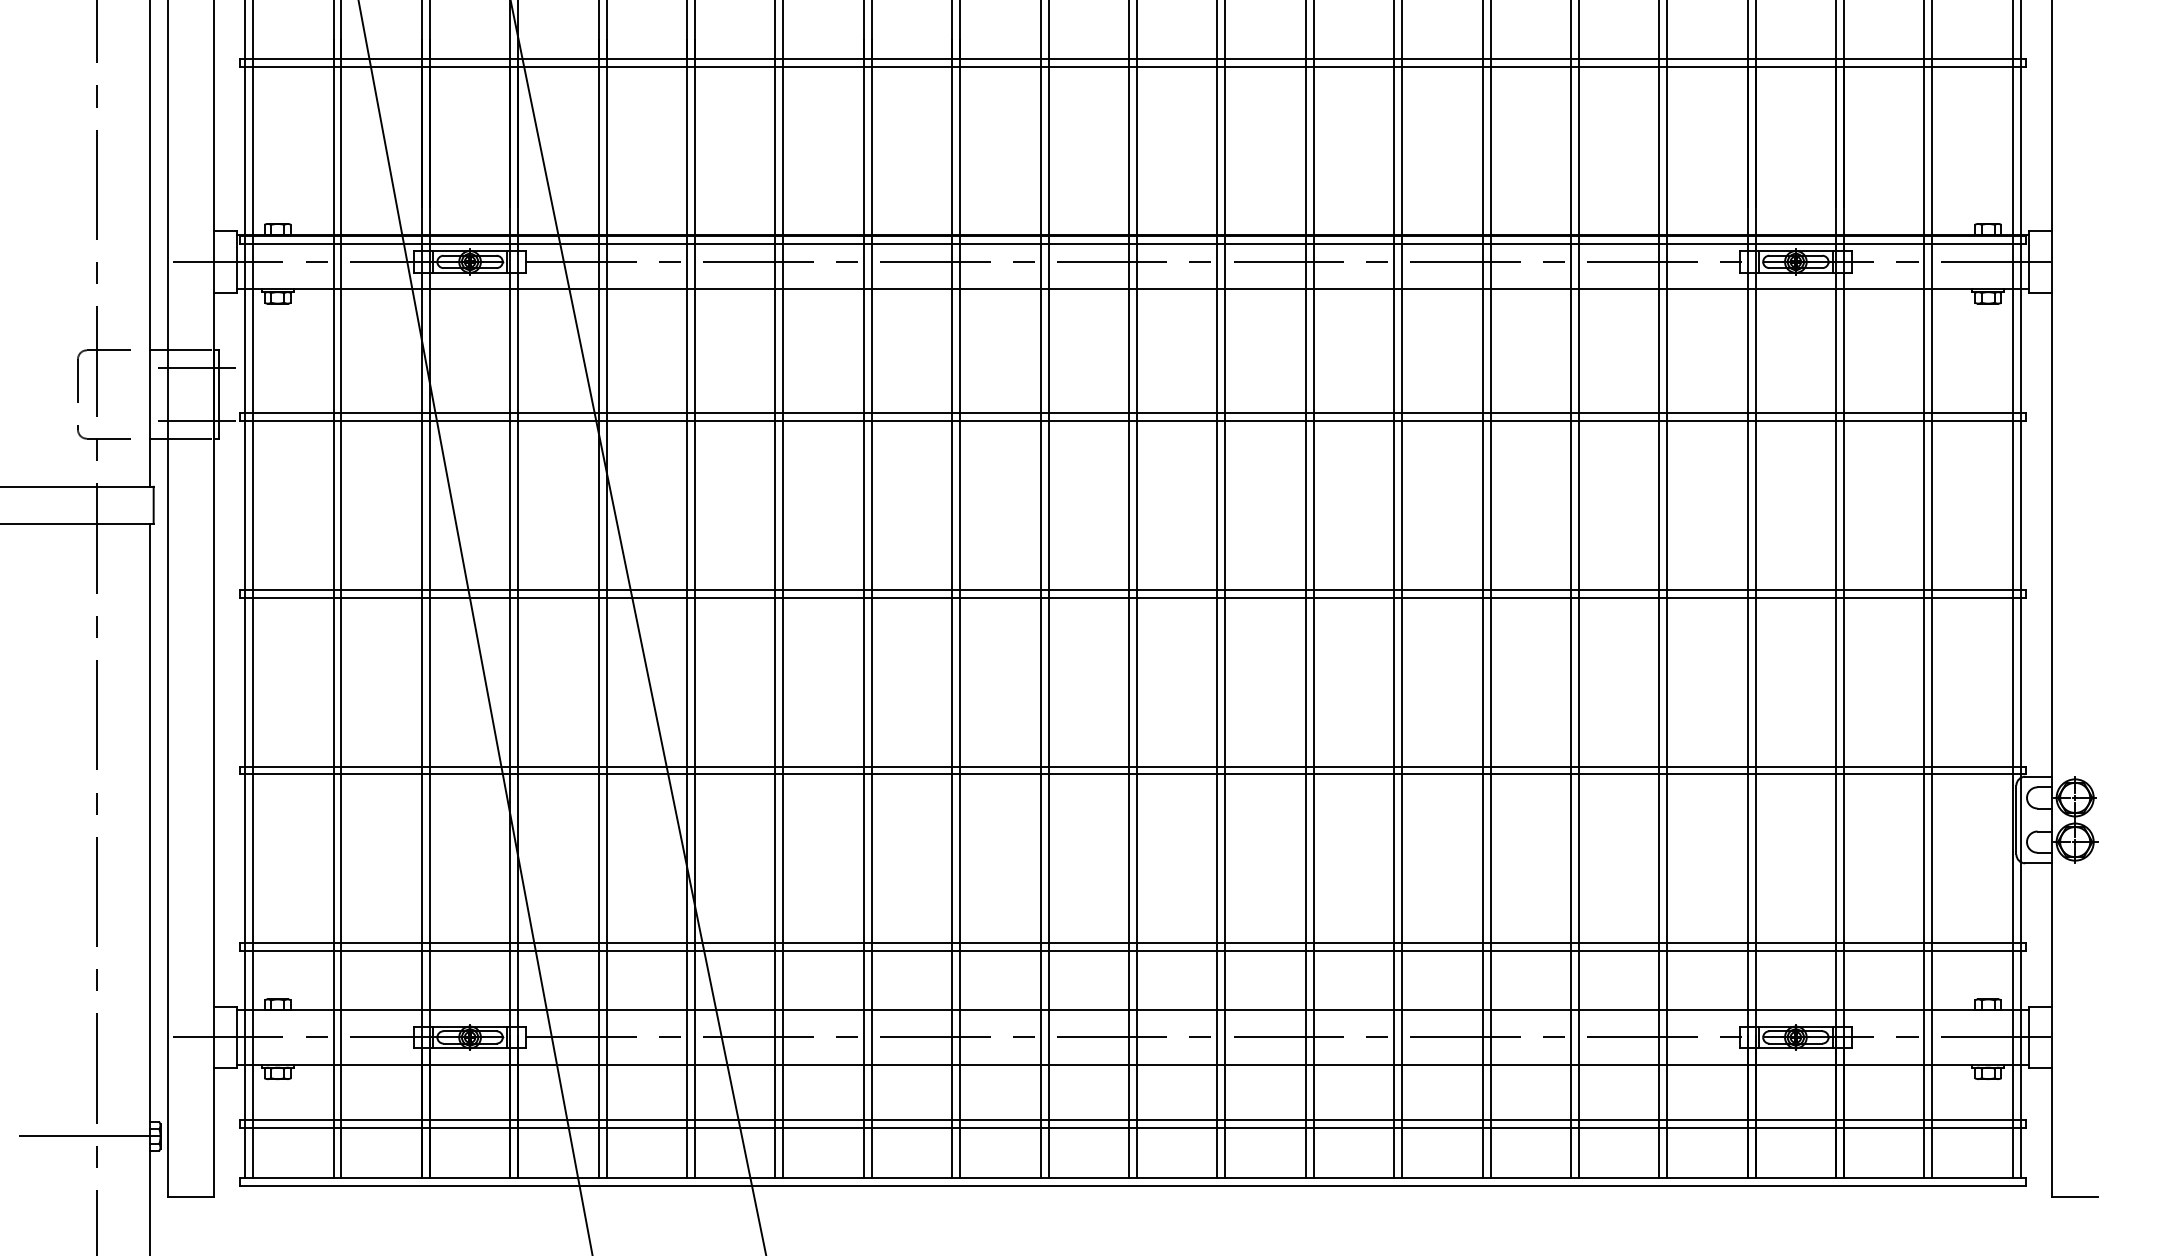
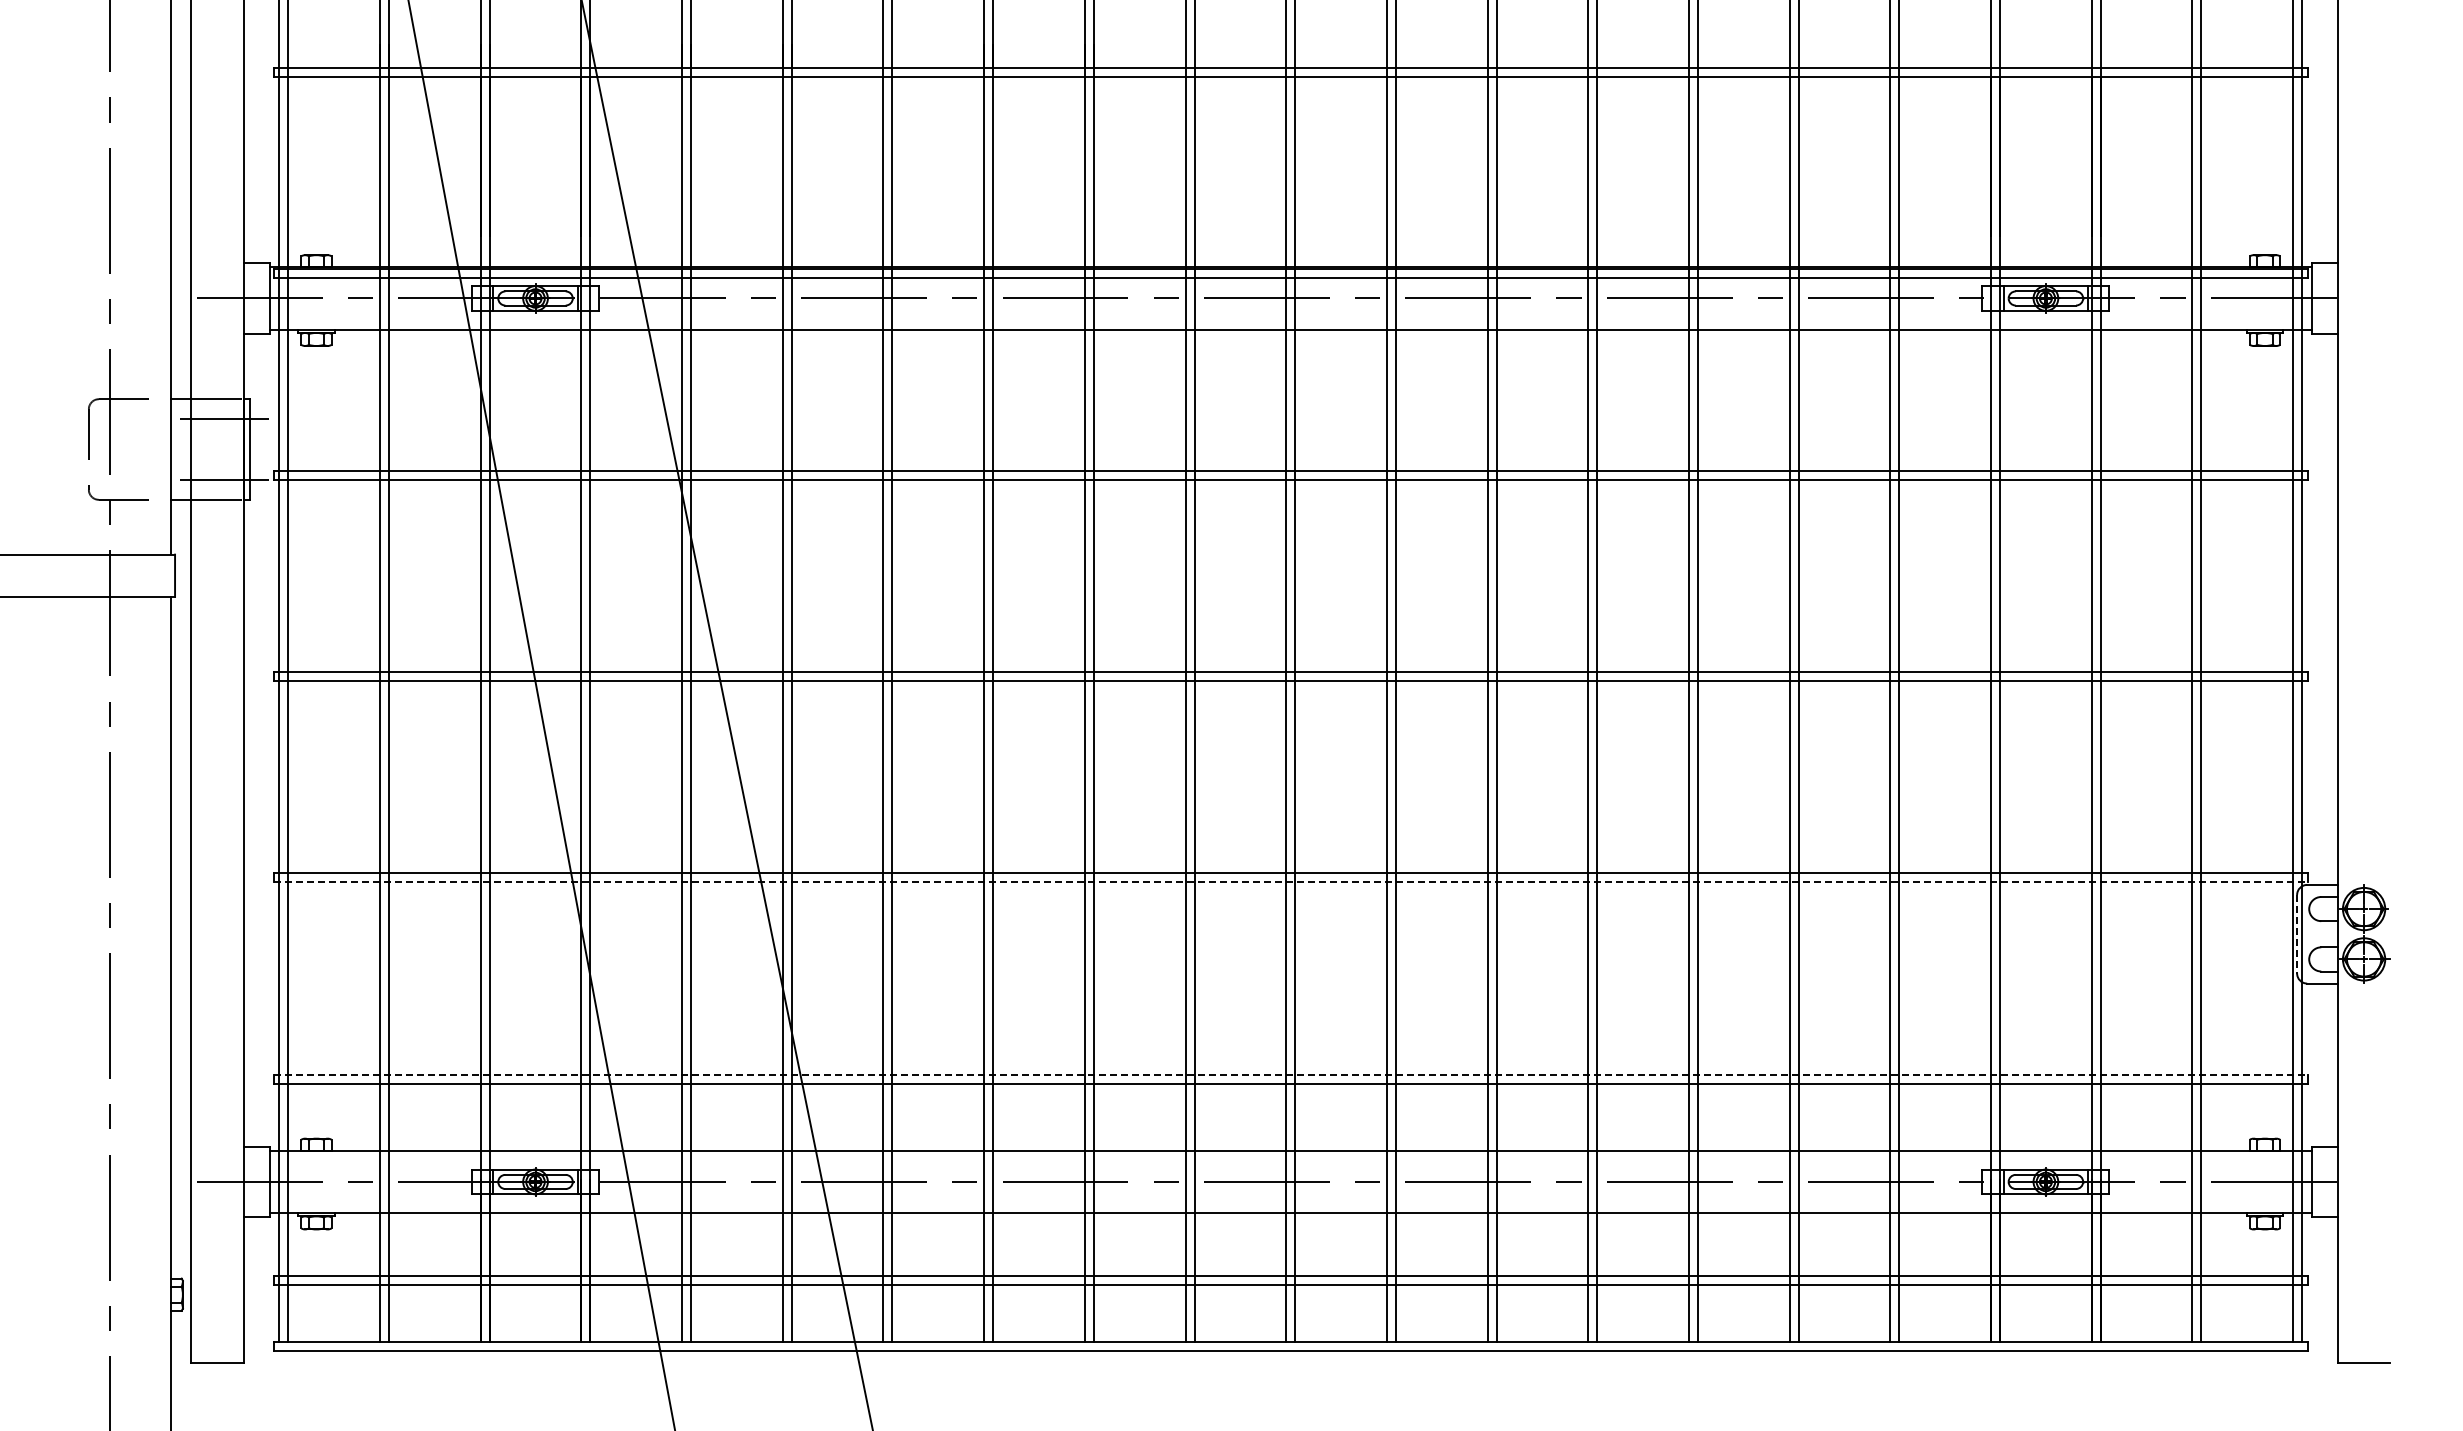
line: (1132, 774) -> (1290, 882), solid -> dashed
line: (2016, 820) -> (2297, 934), solid -> dashed
line: (1132, 943) -> (1290, 1074), solid -> dashed
line: (89, 1136) -> (102, 1294), removed

